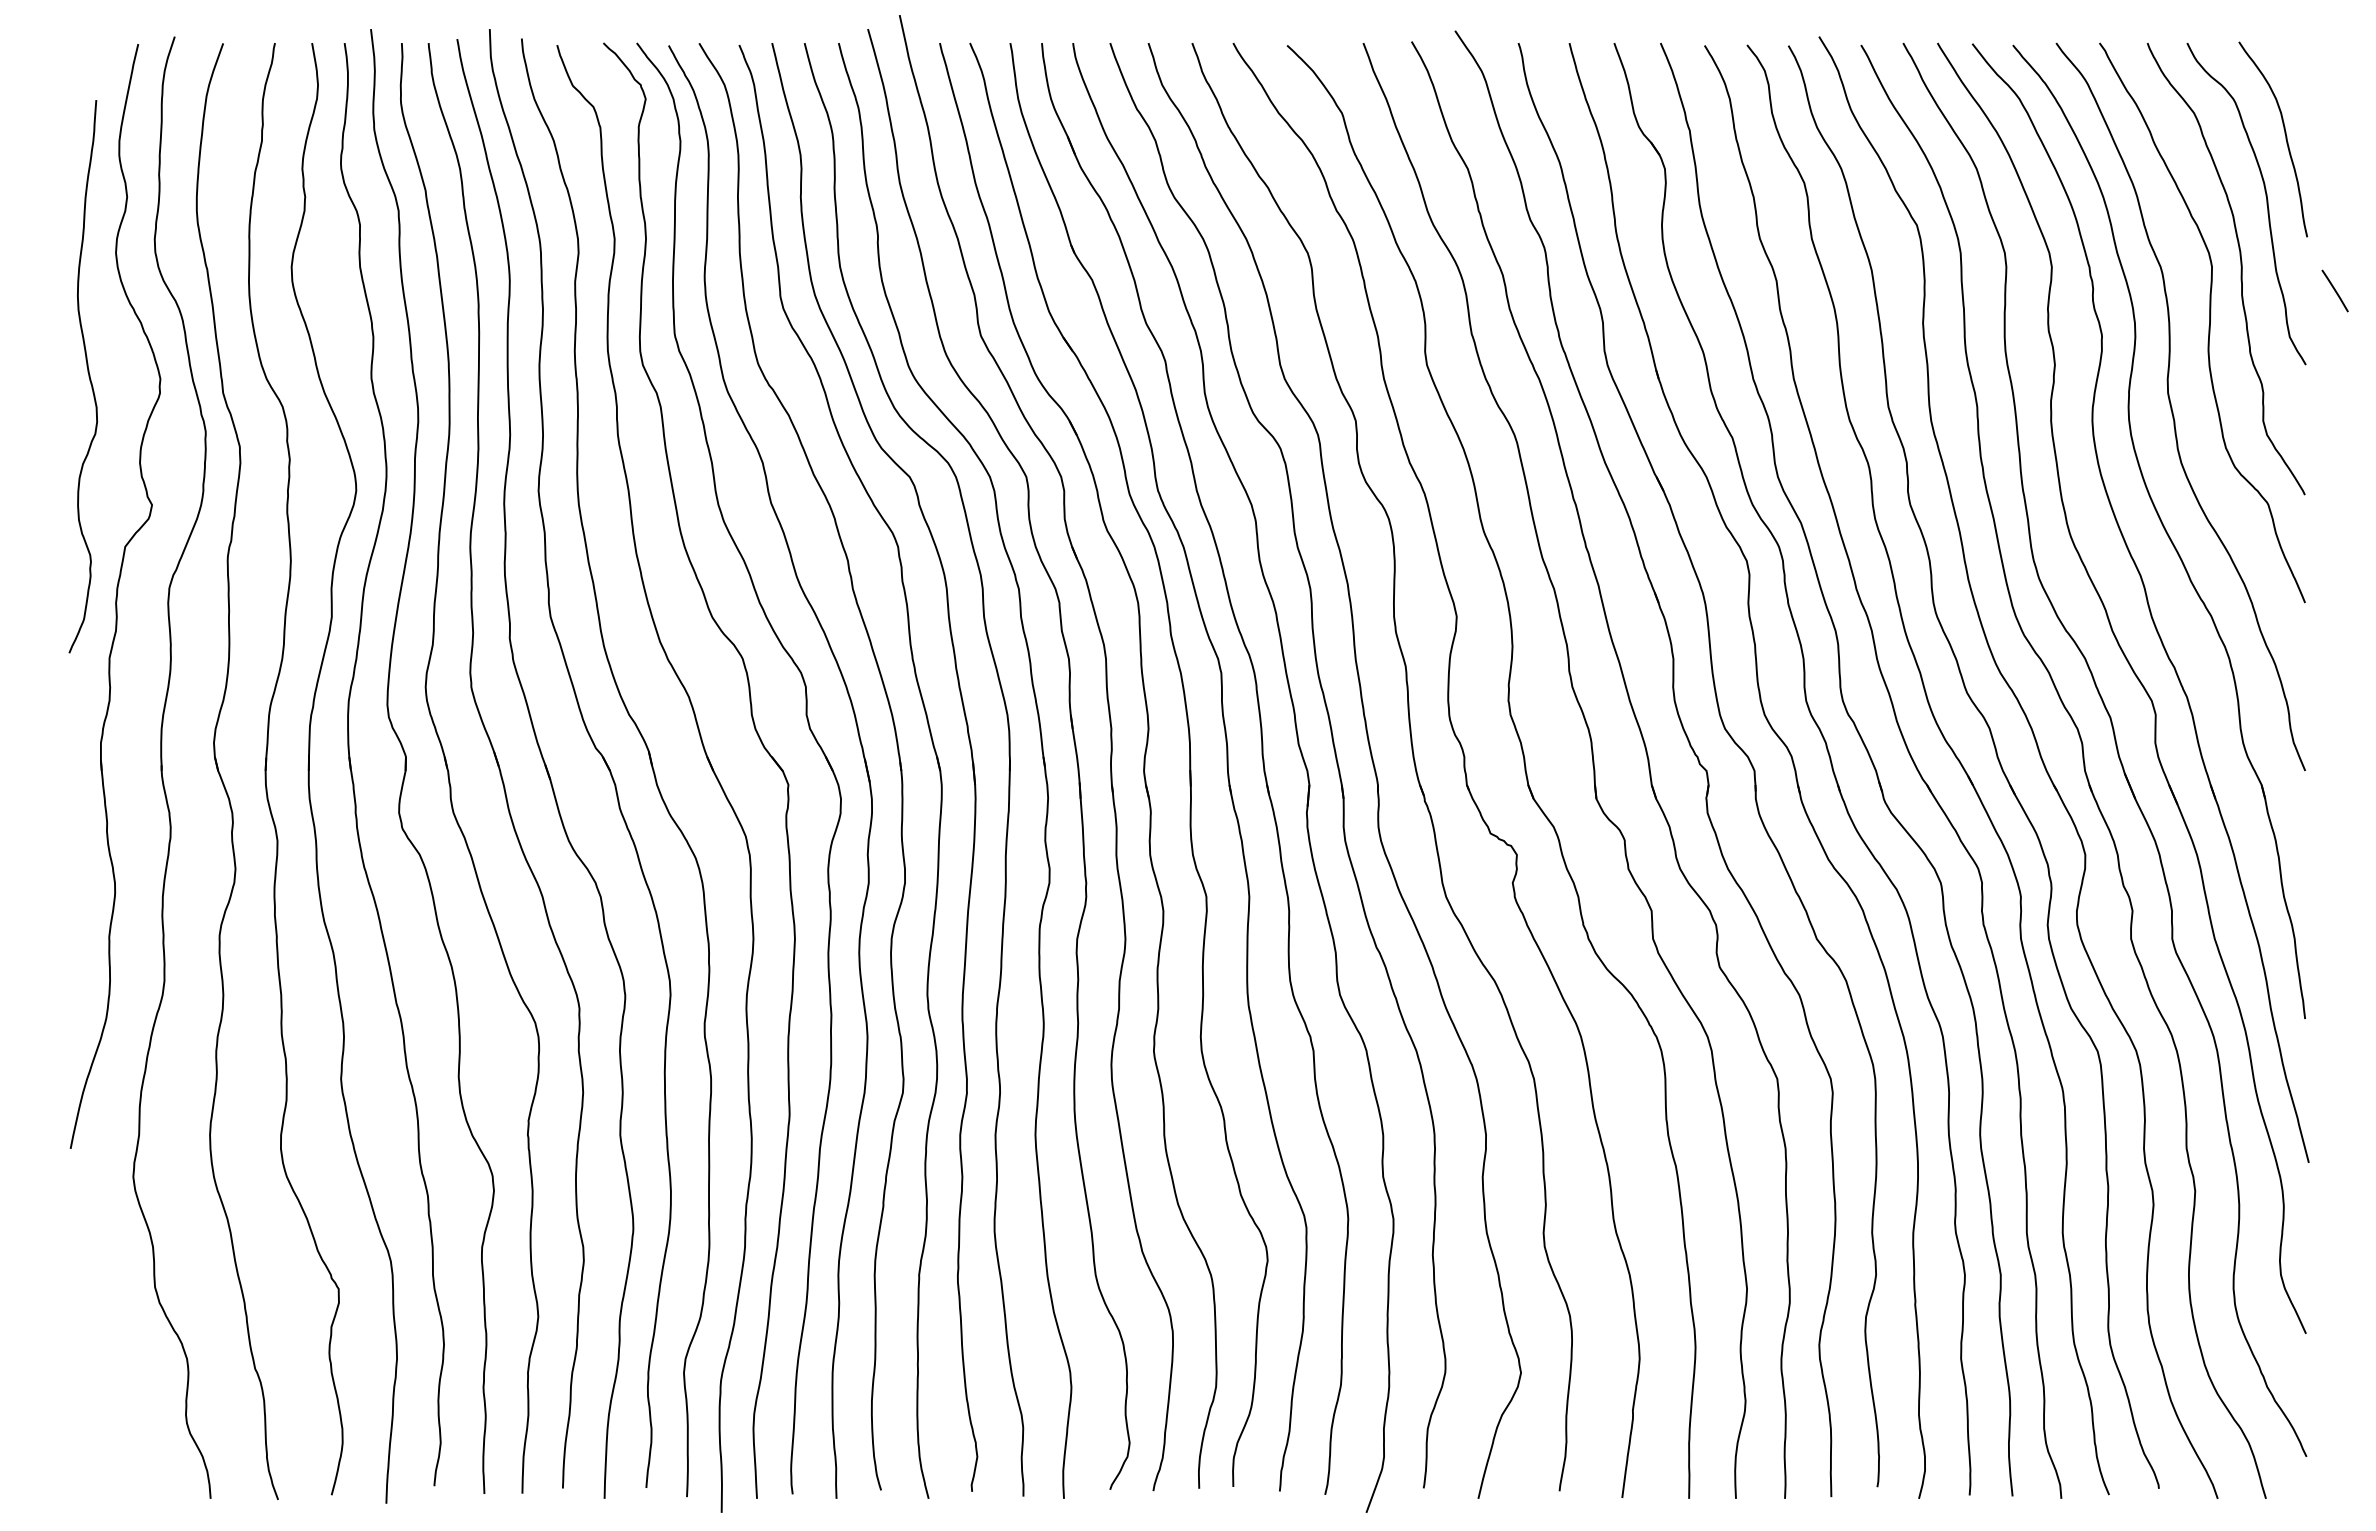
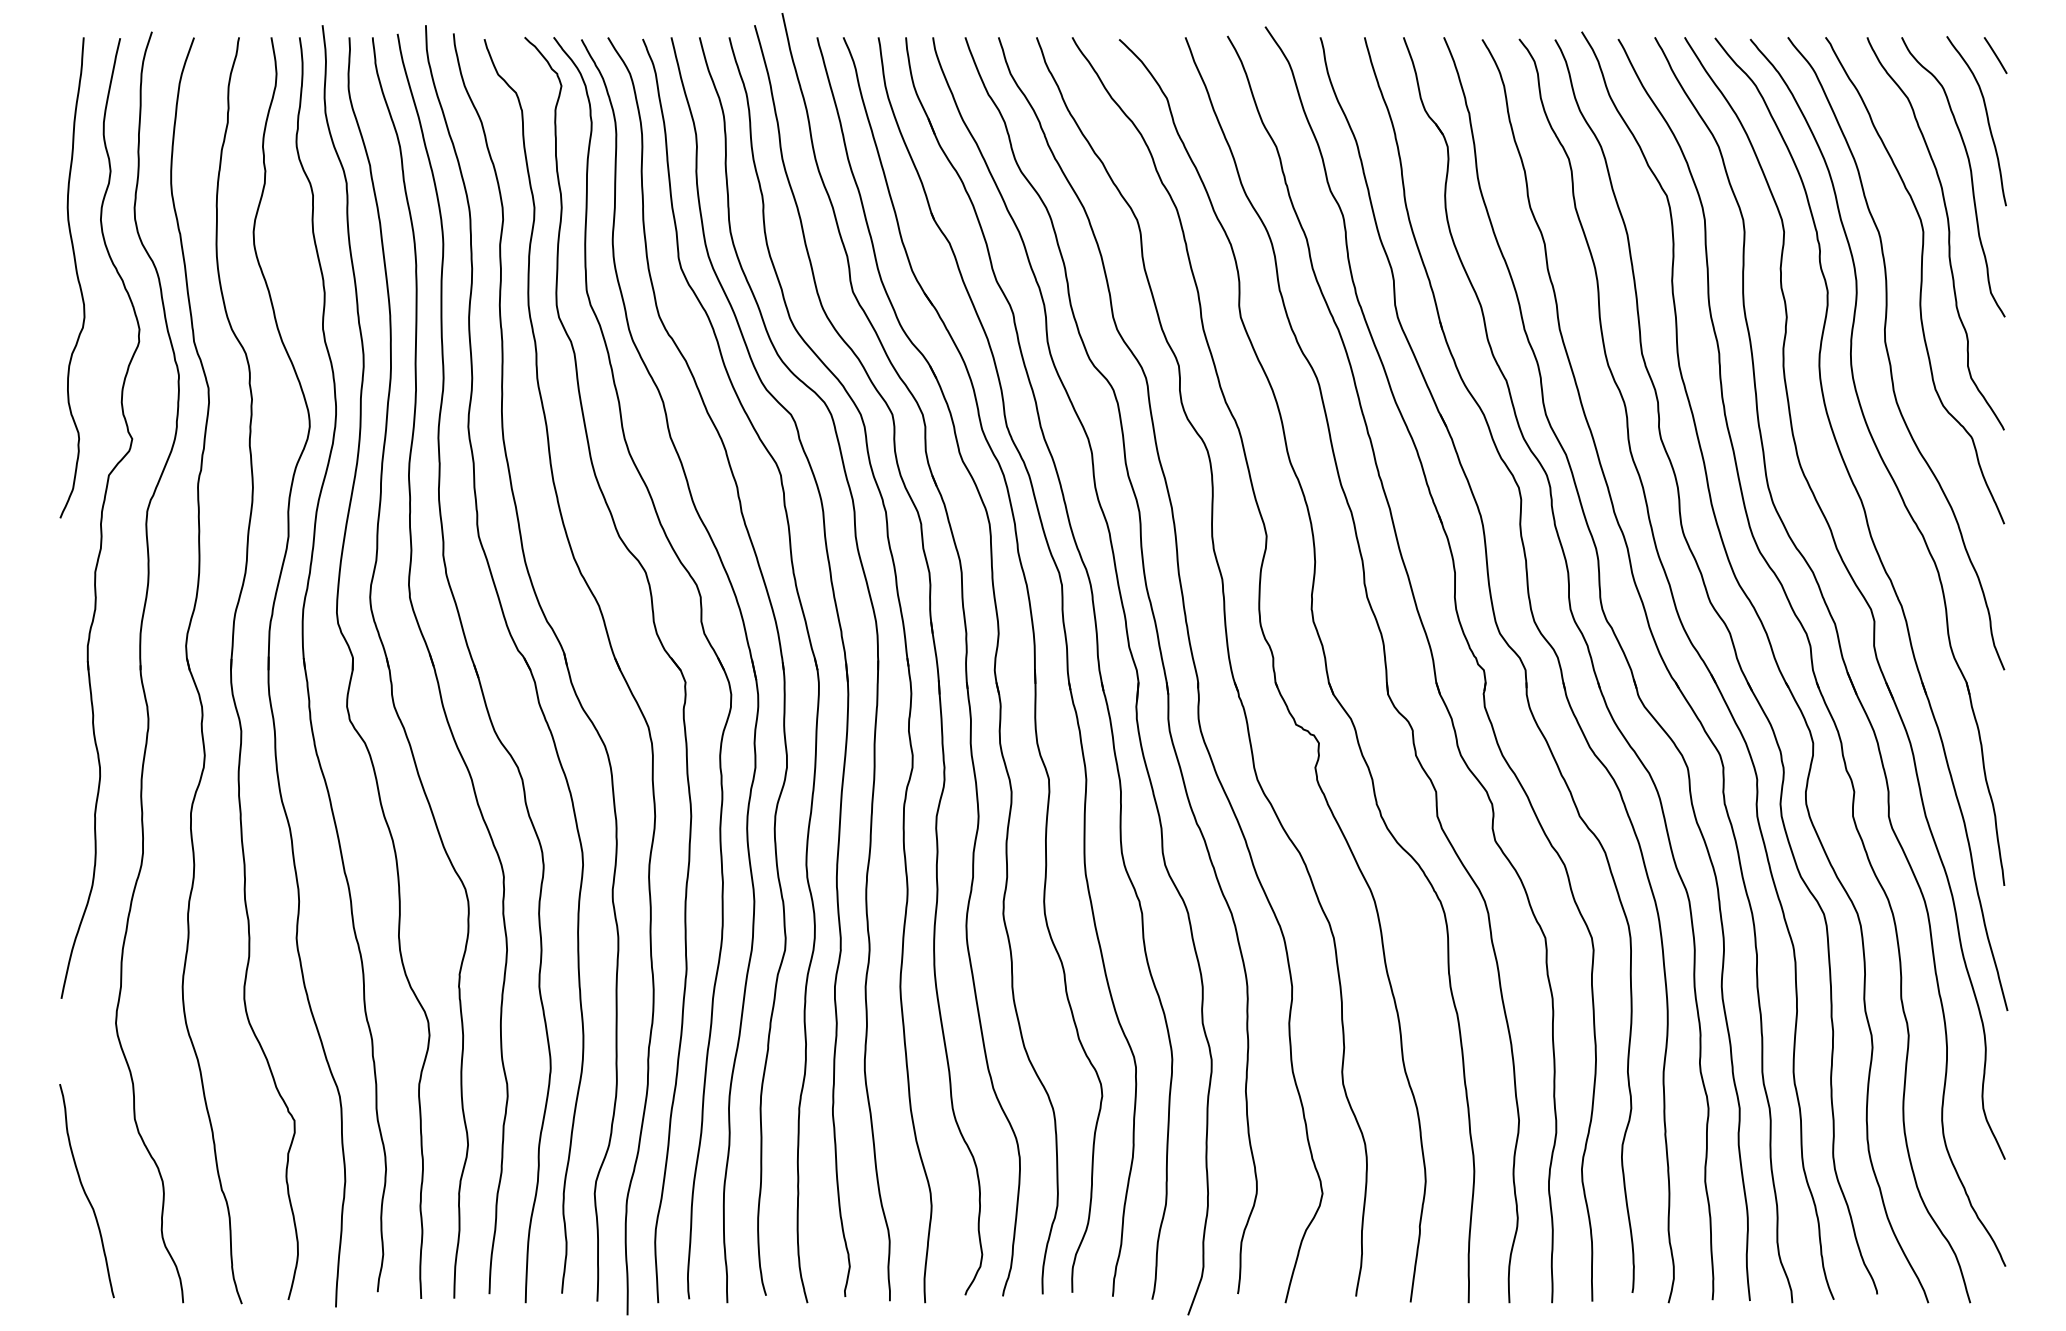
line: (2334, 290) -> (1995, 55), moved
curve: (88, 376) -> (76, 277), moved
curve: (98, 1370) -> (85, 1191), added

